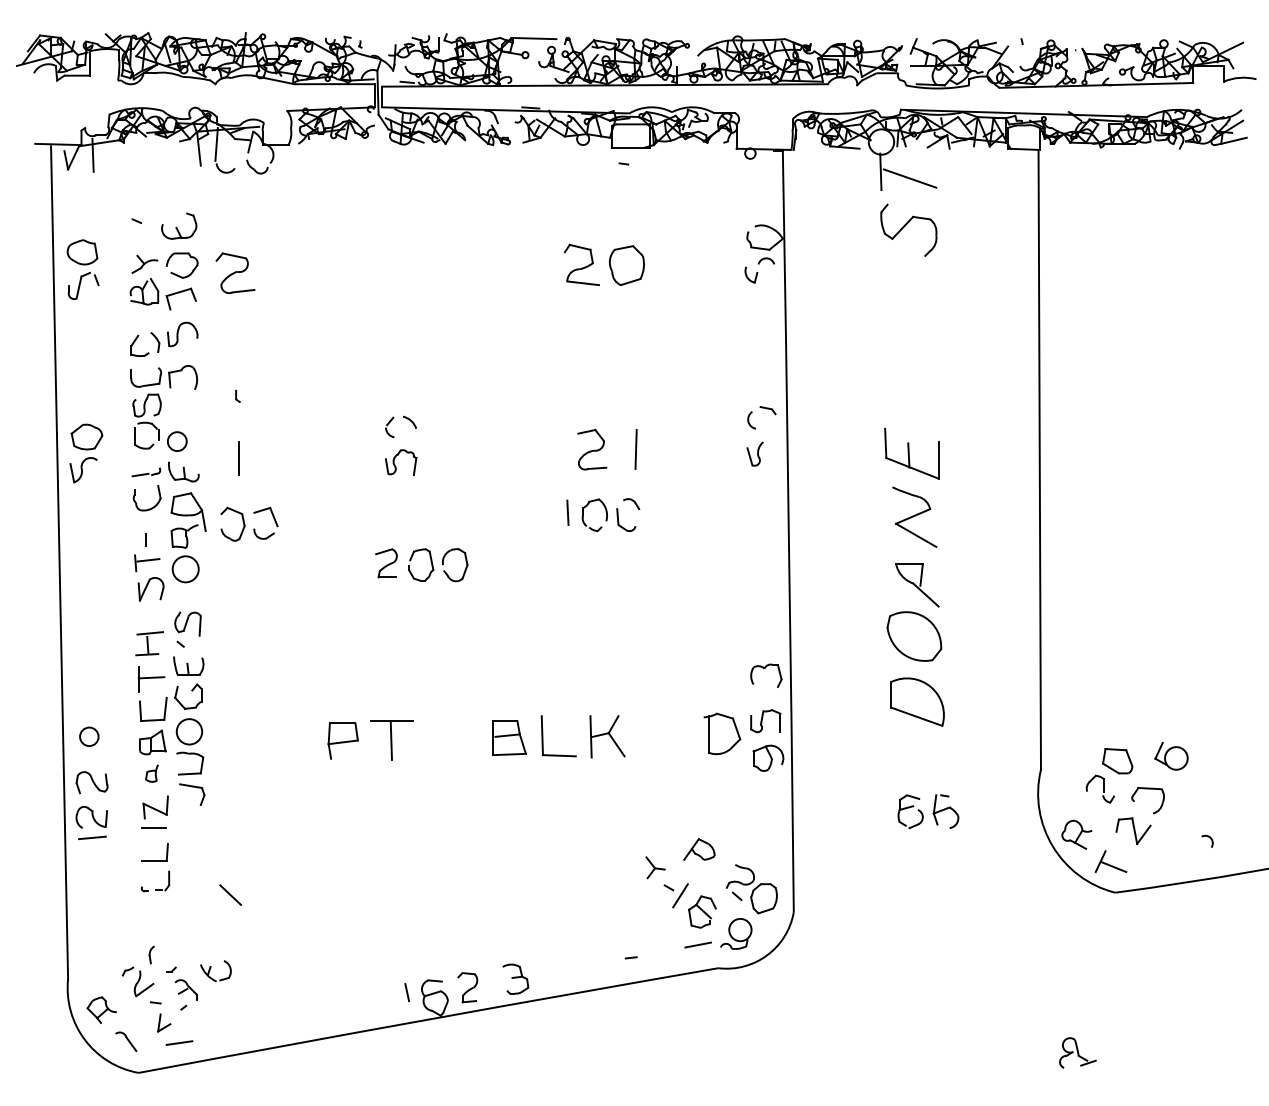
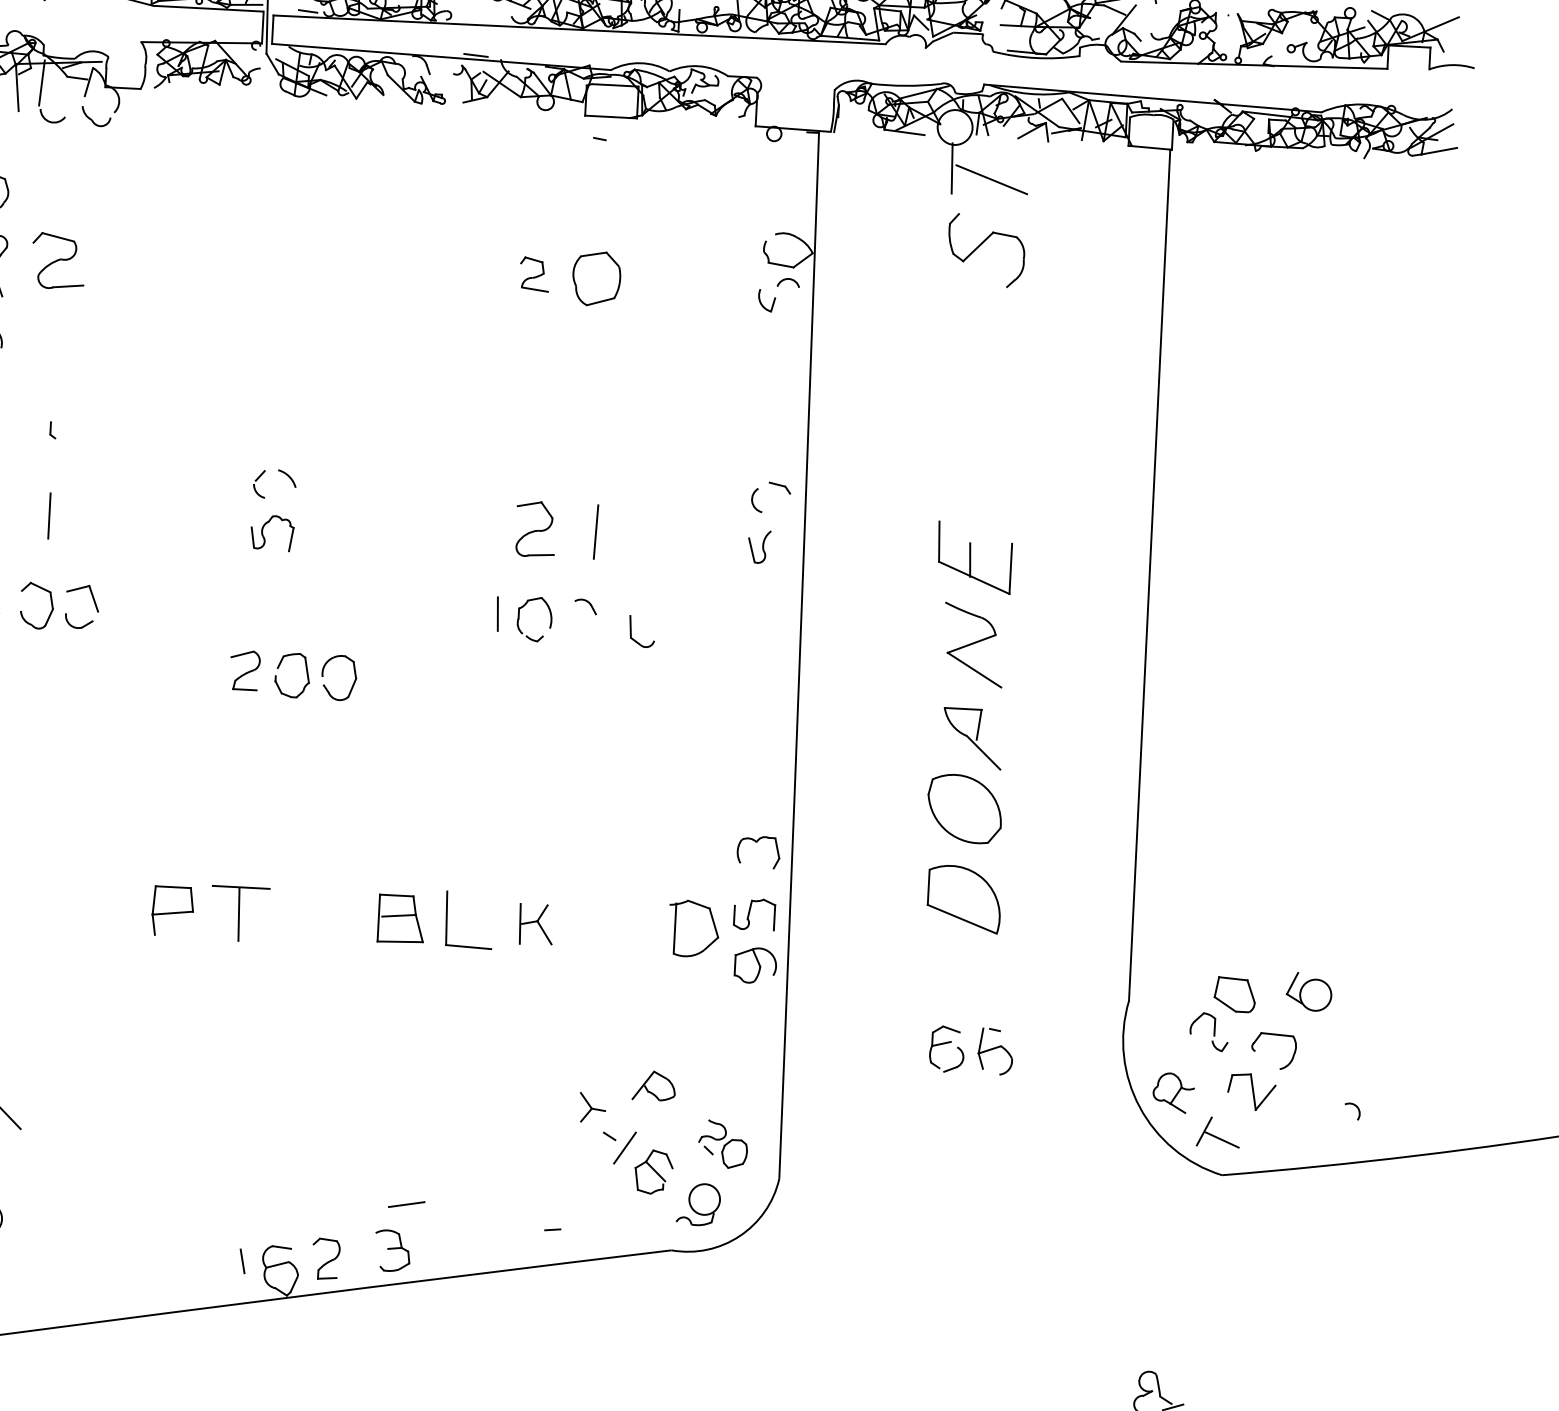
part: (581, 264) -> (534, 274), size x0.6
part: (619, 521) -> (632, 633), moved
part: (607, 736) -> (536, 924), size x0.7
part: (751, 889) -> (722, 1144), size x0.7
line: (697, 944) -> (405, 1203), moved

